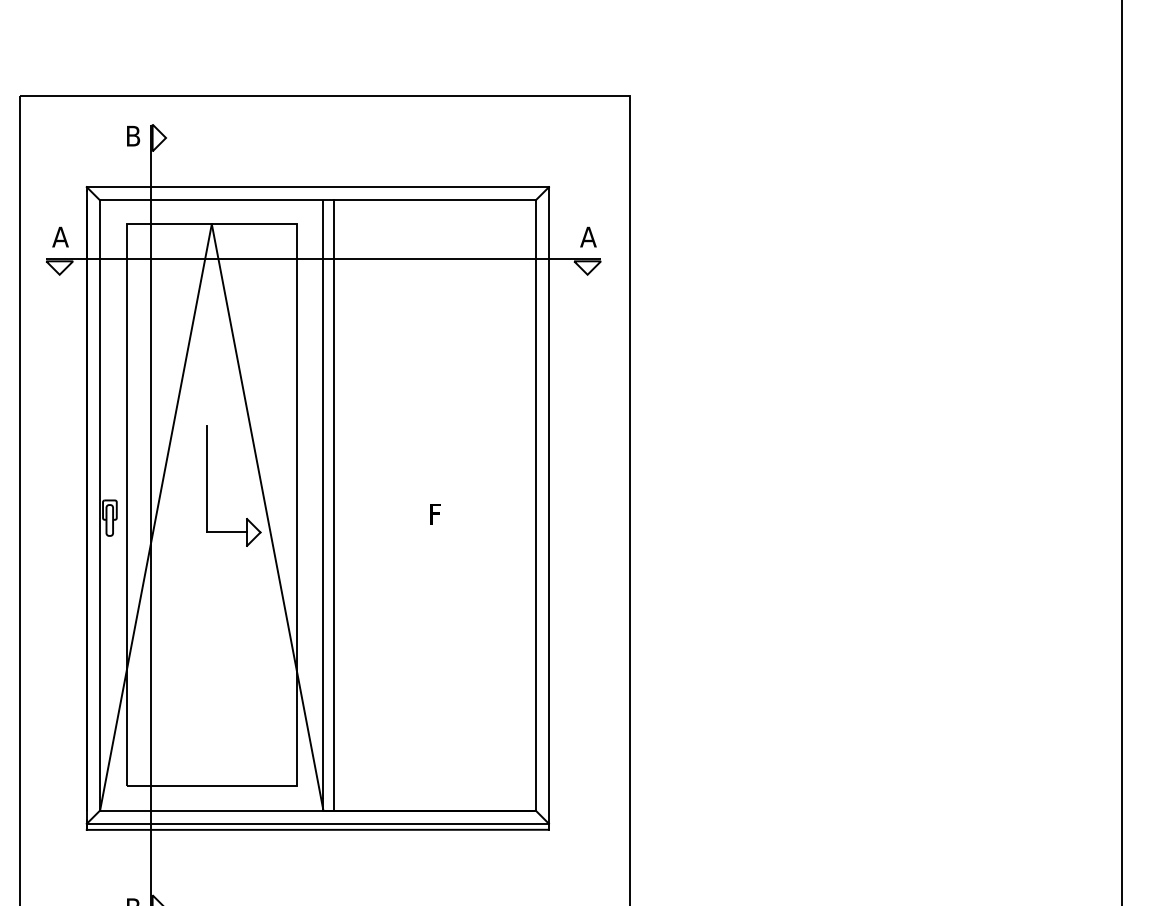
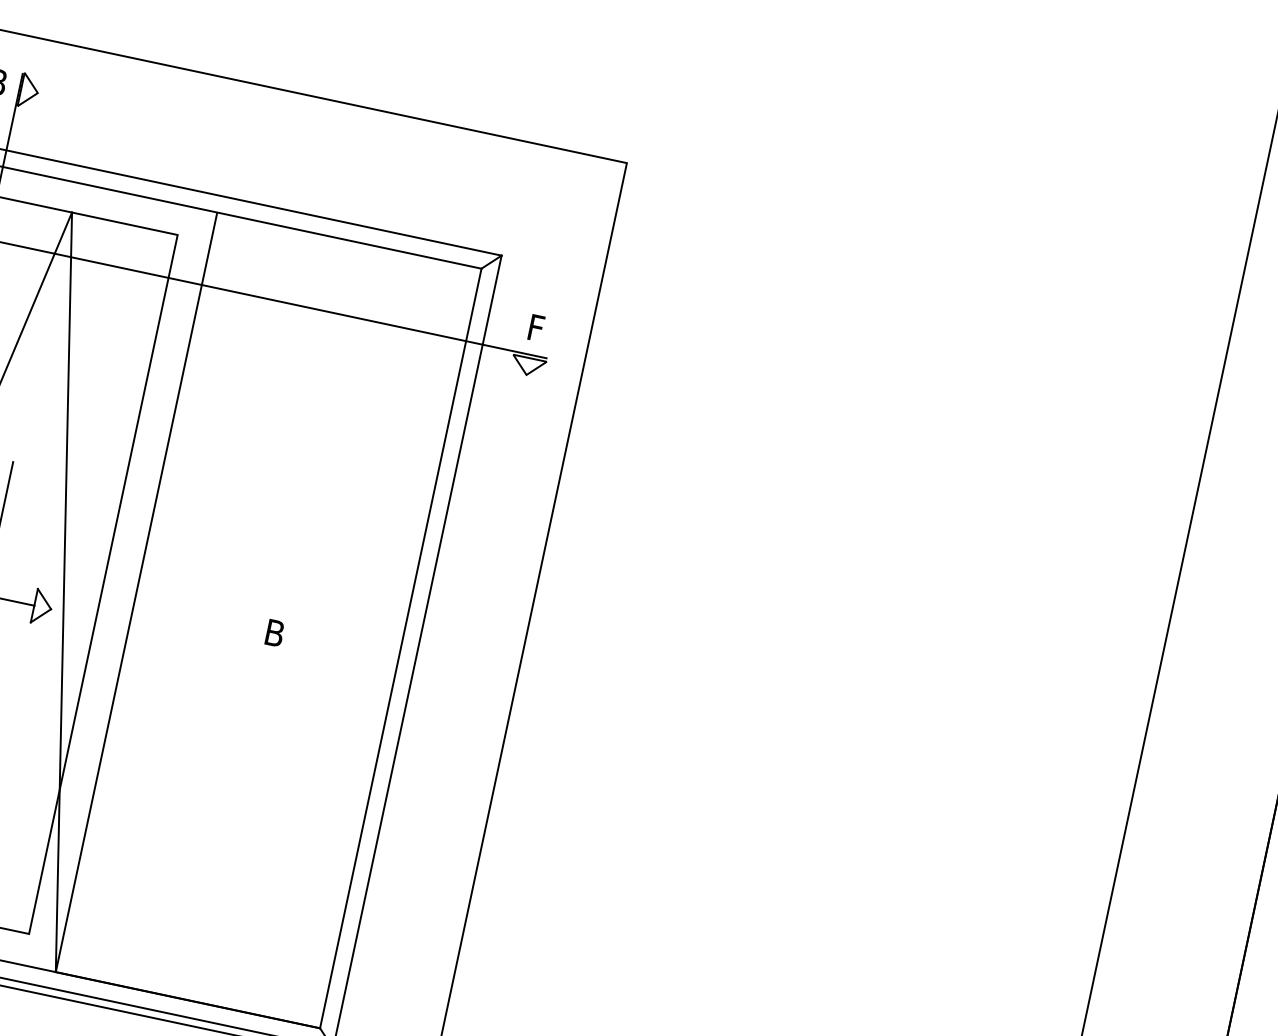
text: (588, 236) -> (537, 327), A -> F
line: (333, 505) -> (149, 595), removed
text: (436, 514) -> (274, 633), F -> B

